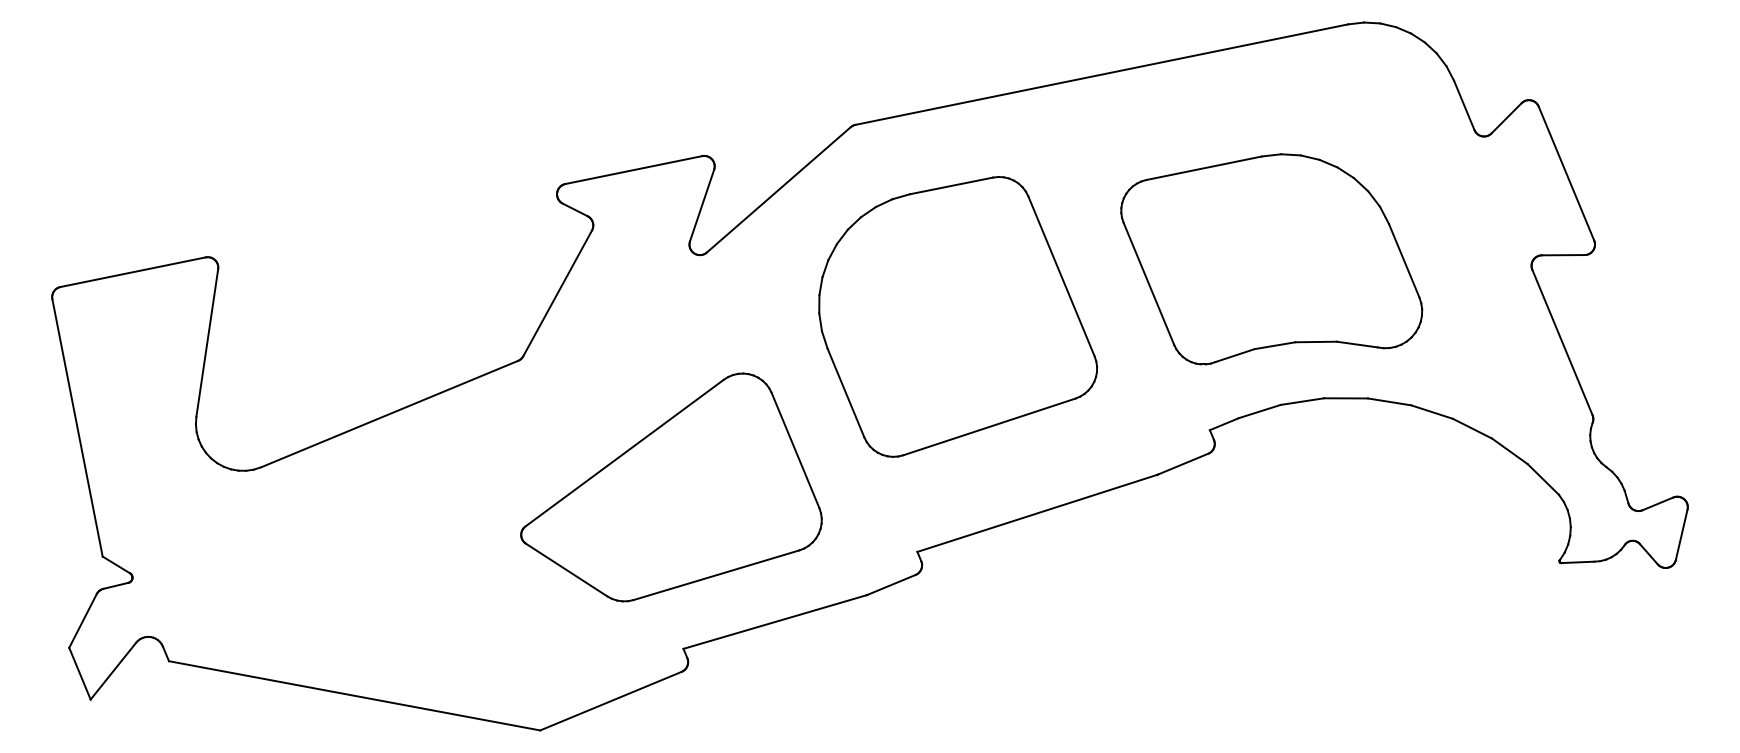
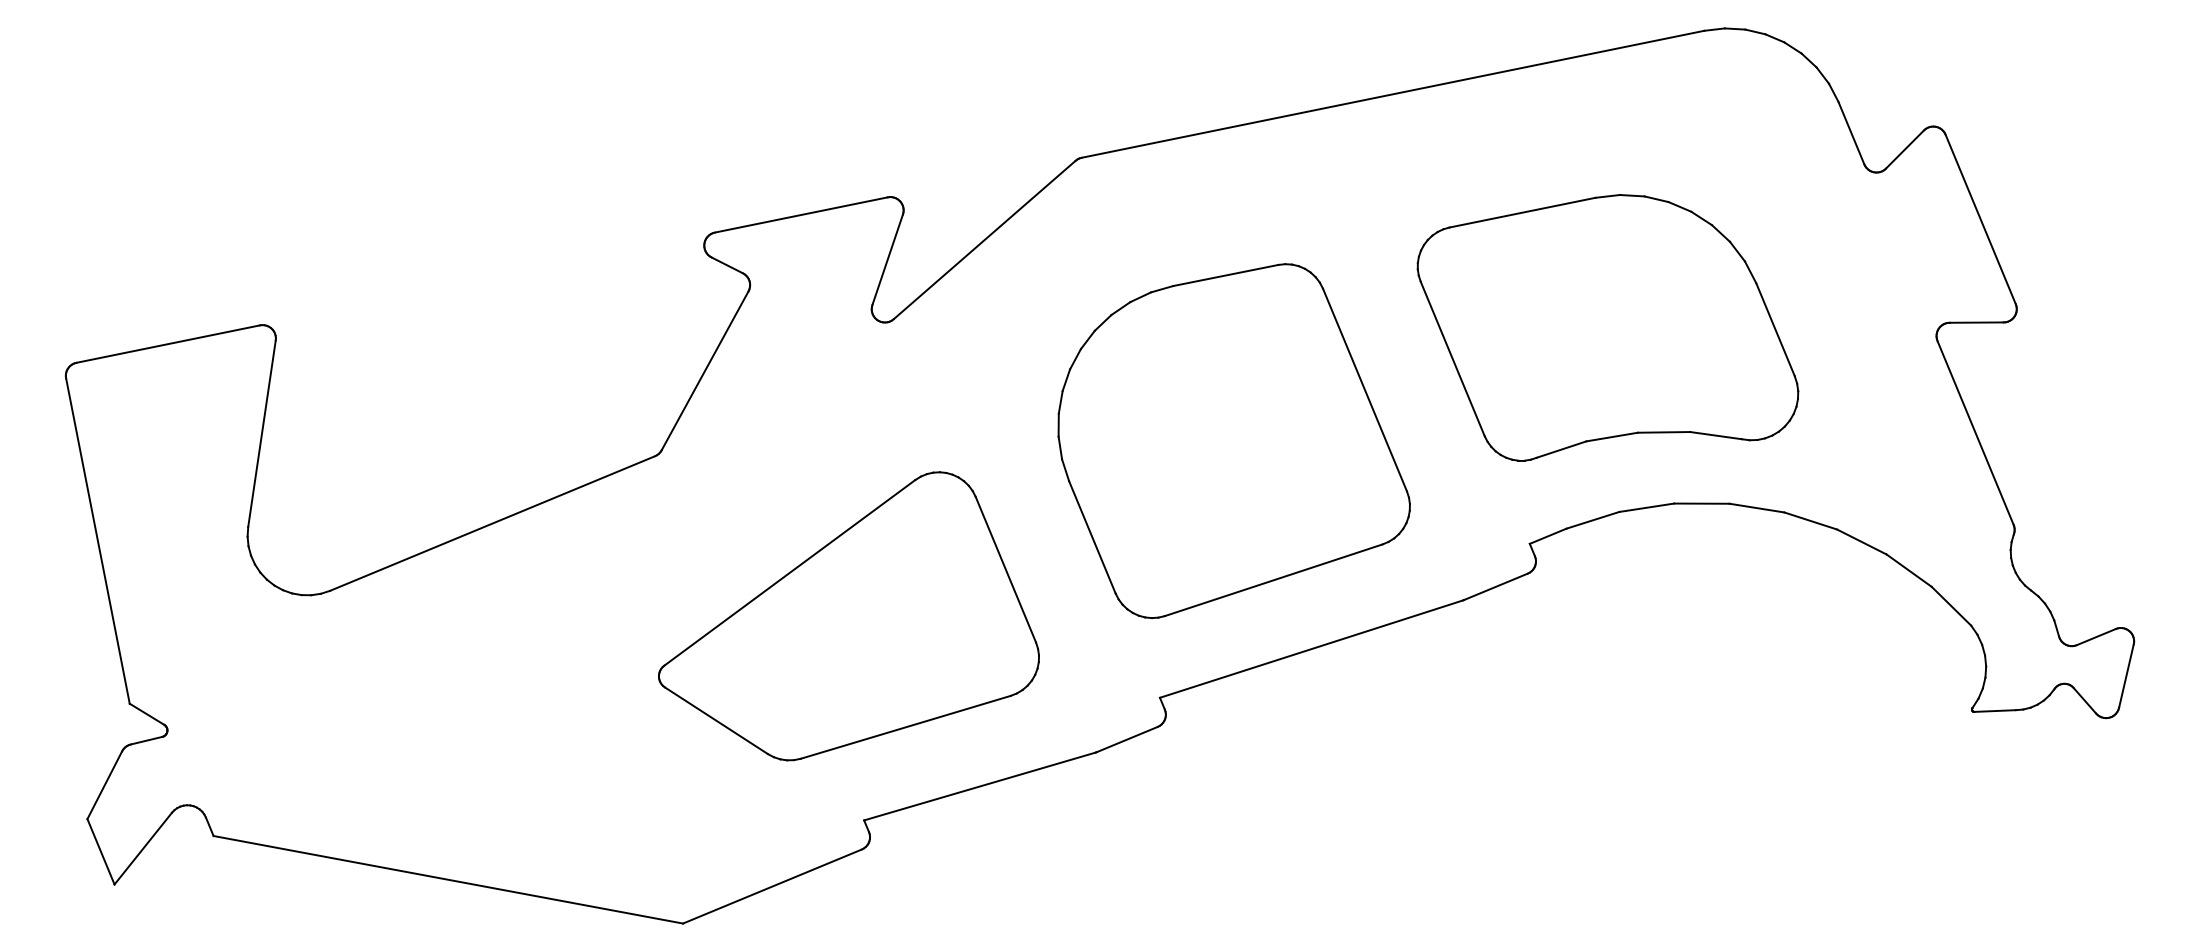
part: (958, 316) -> (1234, 440), moved

